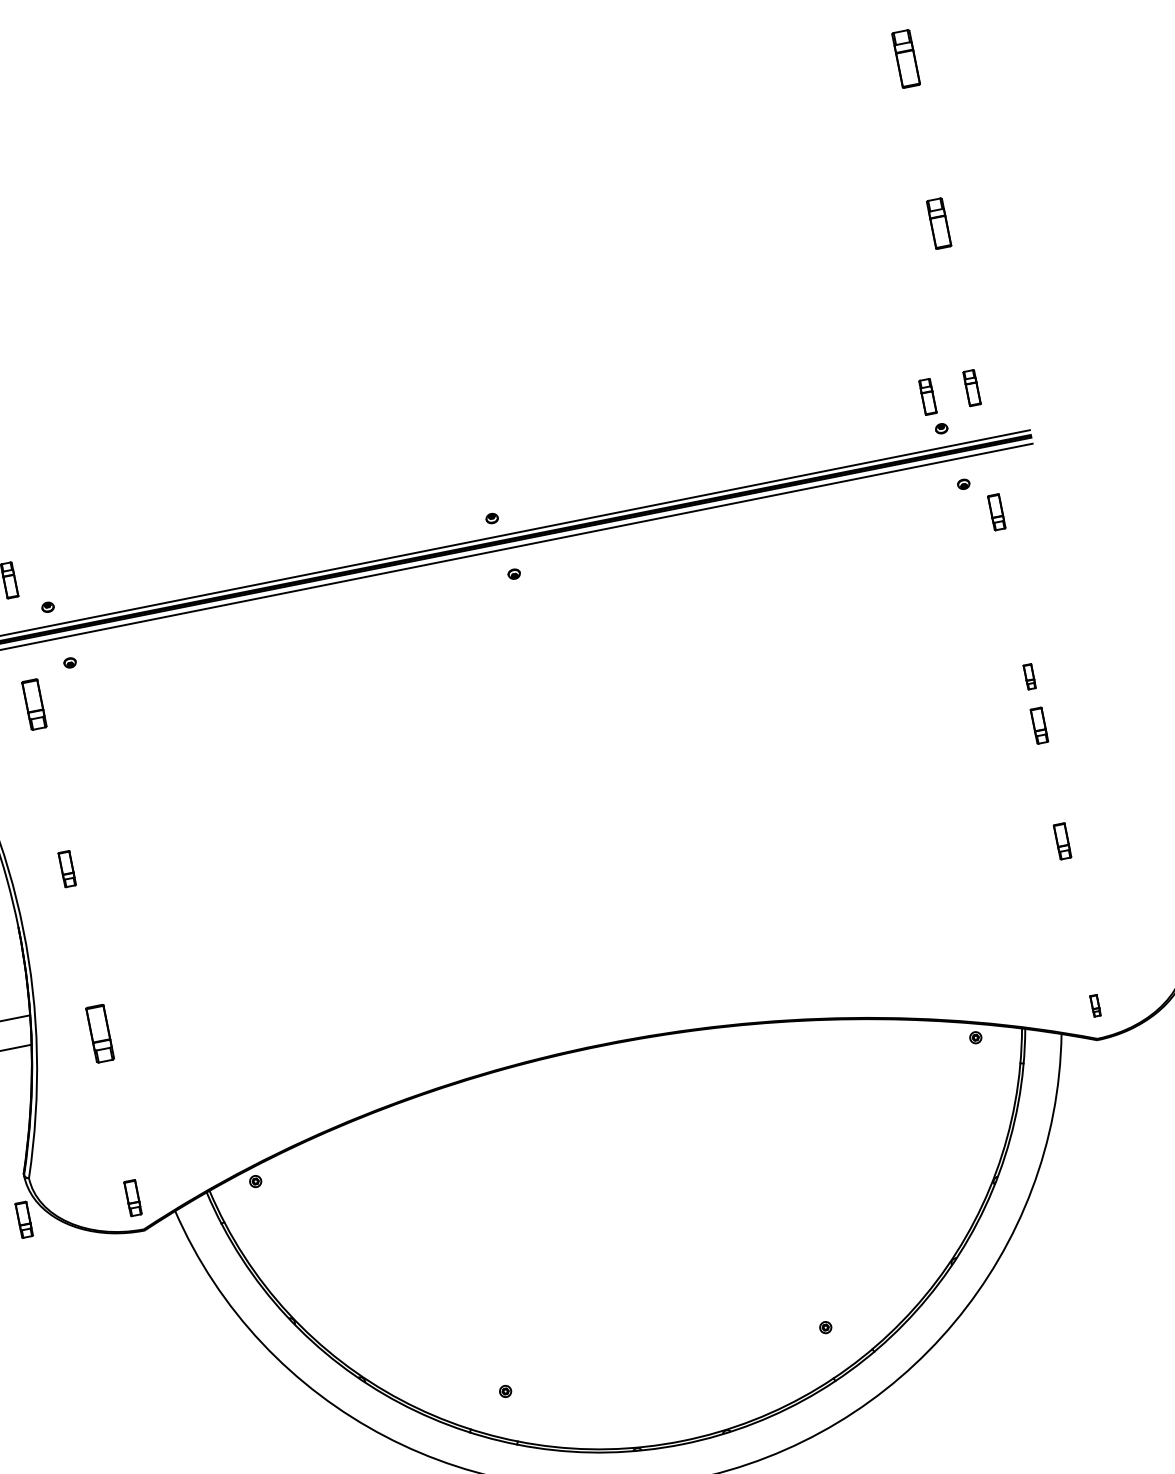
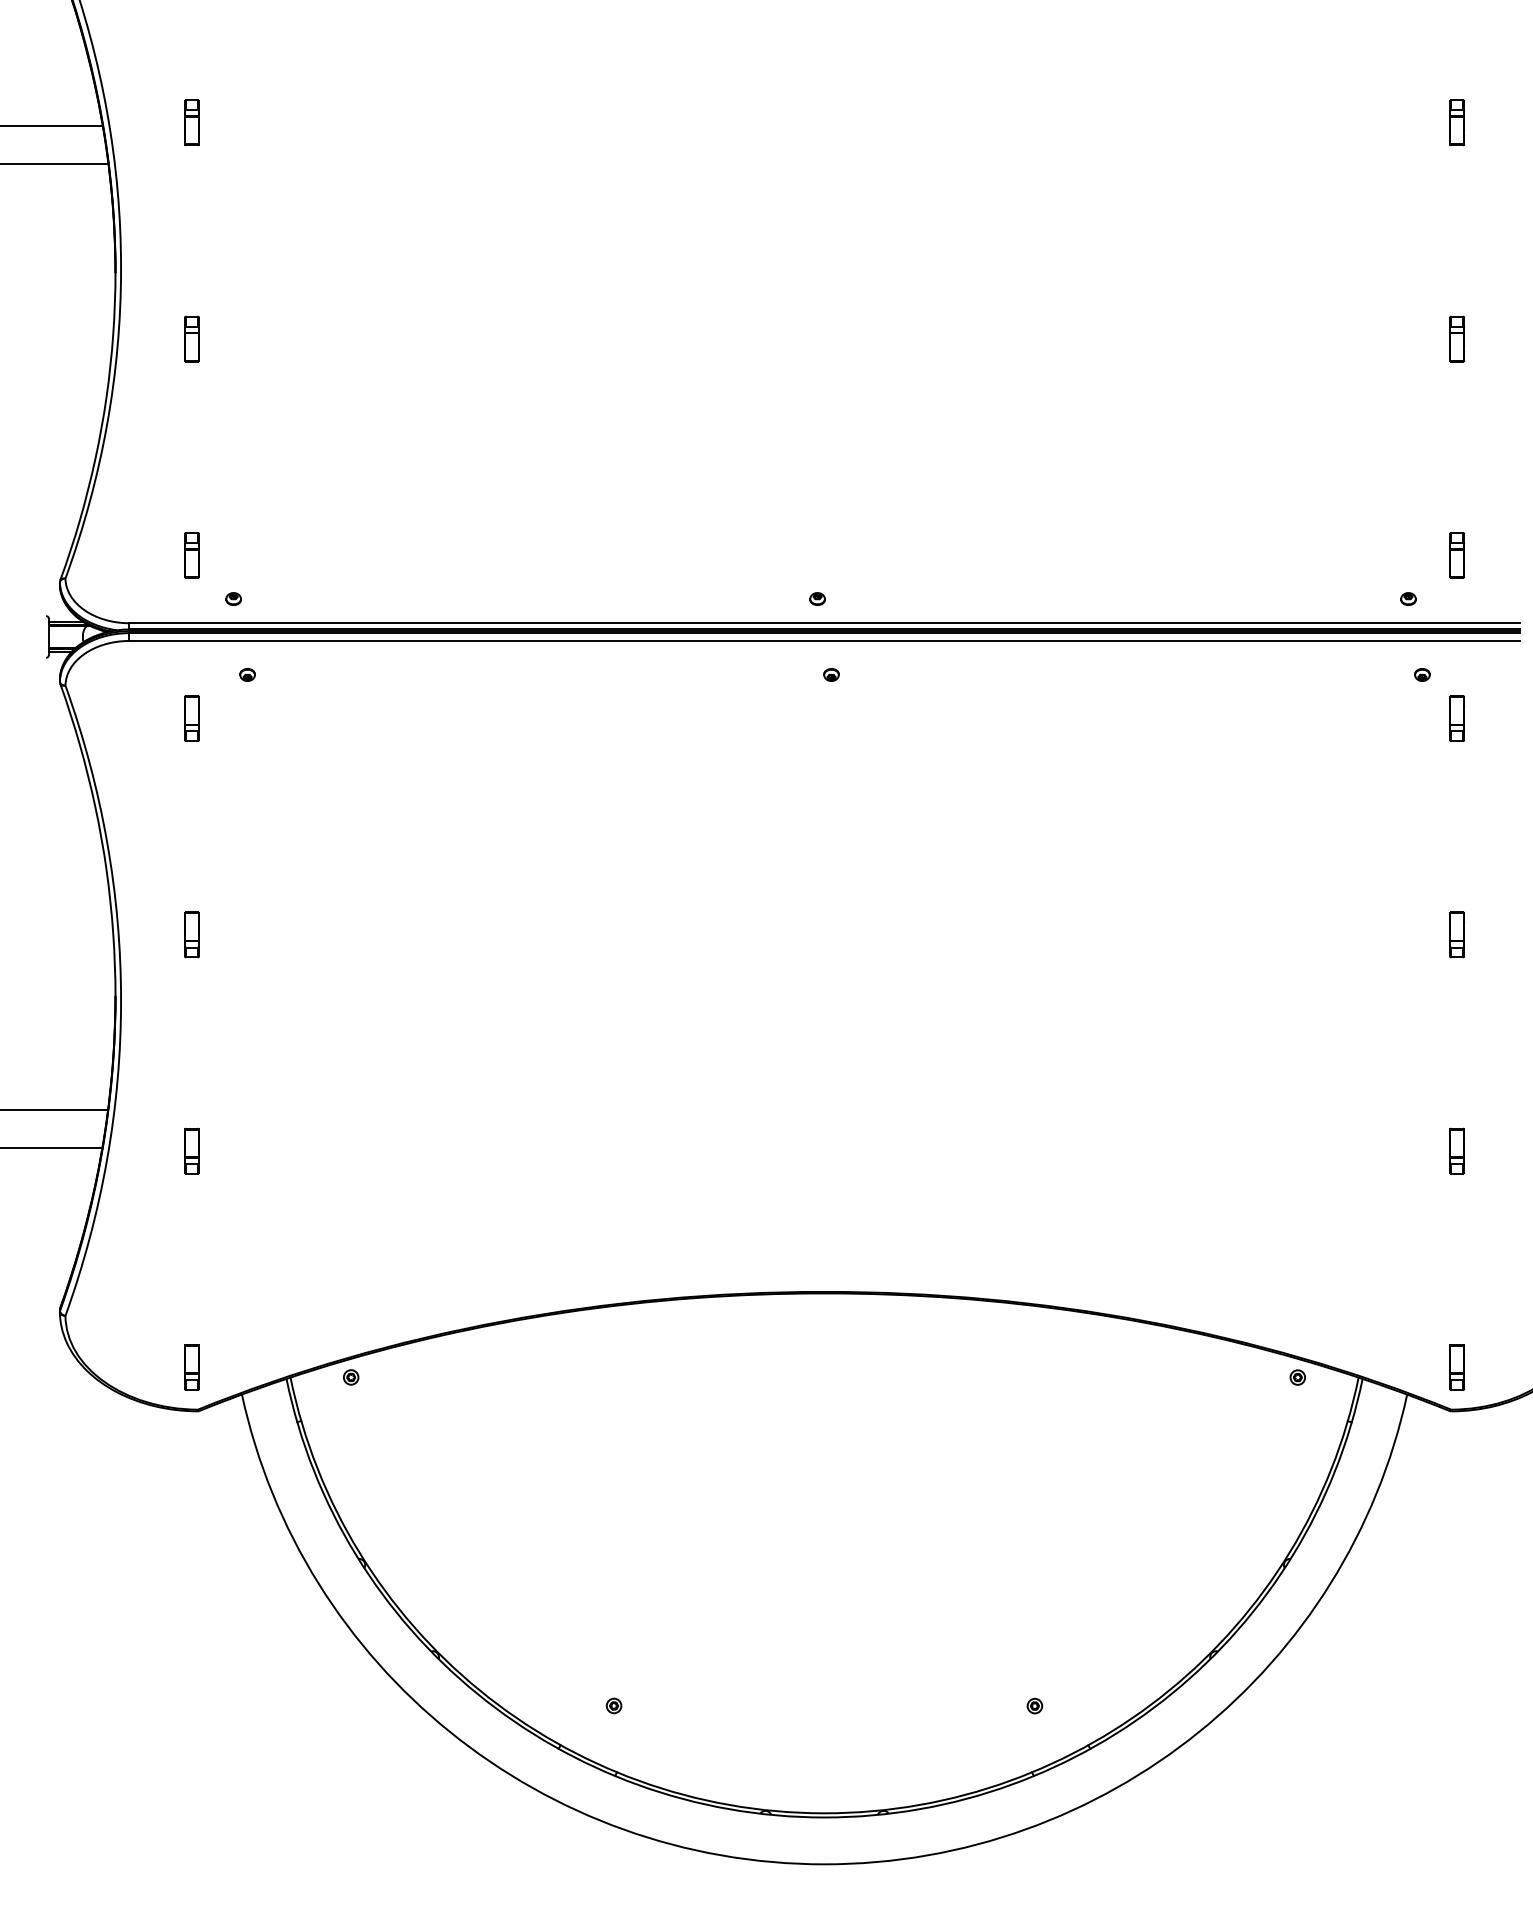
part: (906, 58) -> (1457, 122), size x0.62
part: (939, 223) -> (1457, 338), size x0.71
part: (927, 397) -> (1398, 555), removed
part: (1029, 676) -> (1457, 934), size x1.43
part: (34, 704) -> (191, 718), size x0.71
part: (1038, 725) -> (1456, 998), removed
part: (1095, 1005) -> (1457, 1367), size x1.67
part: (99, 1033) -> (191, 1150), size x0.62
part: (23, 1219) -> (48, 1367), removed

